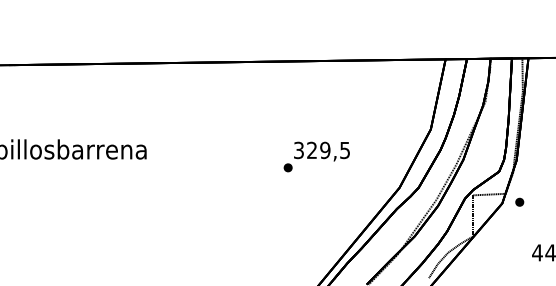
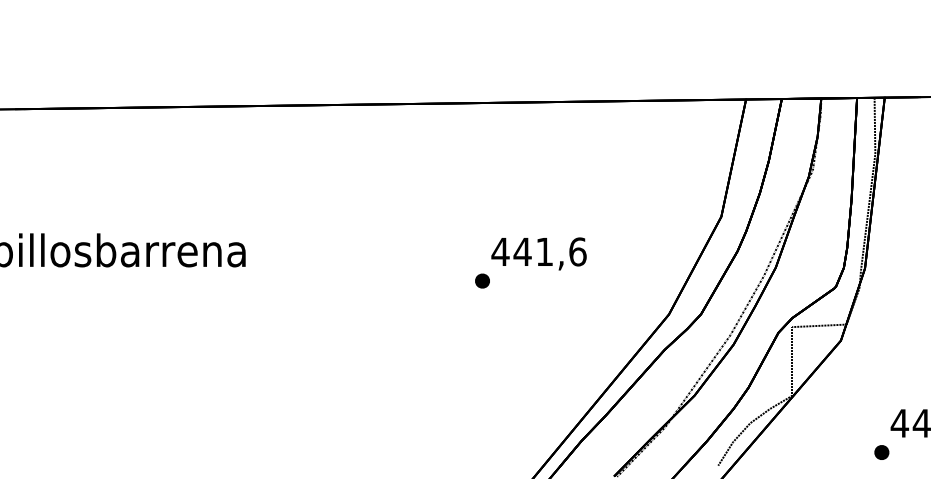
text: (321, 150) -> (538, 252), 329,5 -> 441,6
part: (519, 201) -> (881, 451), moved

